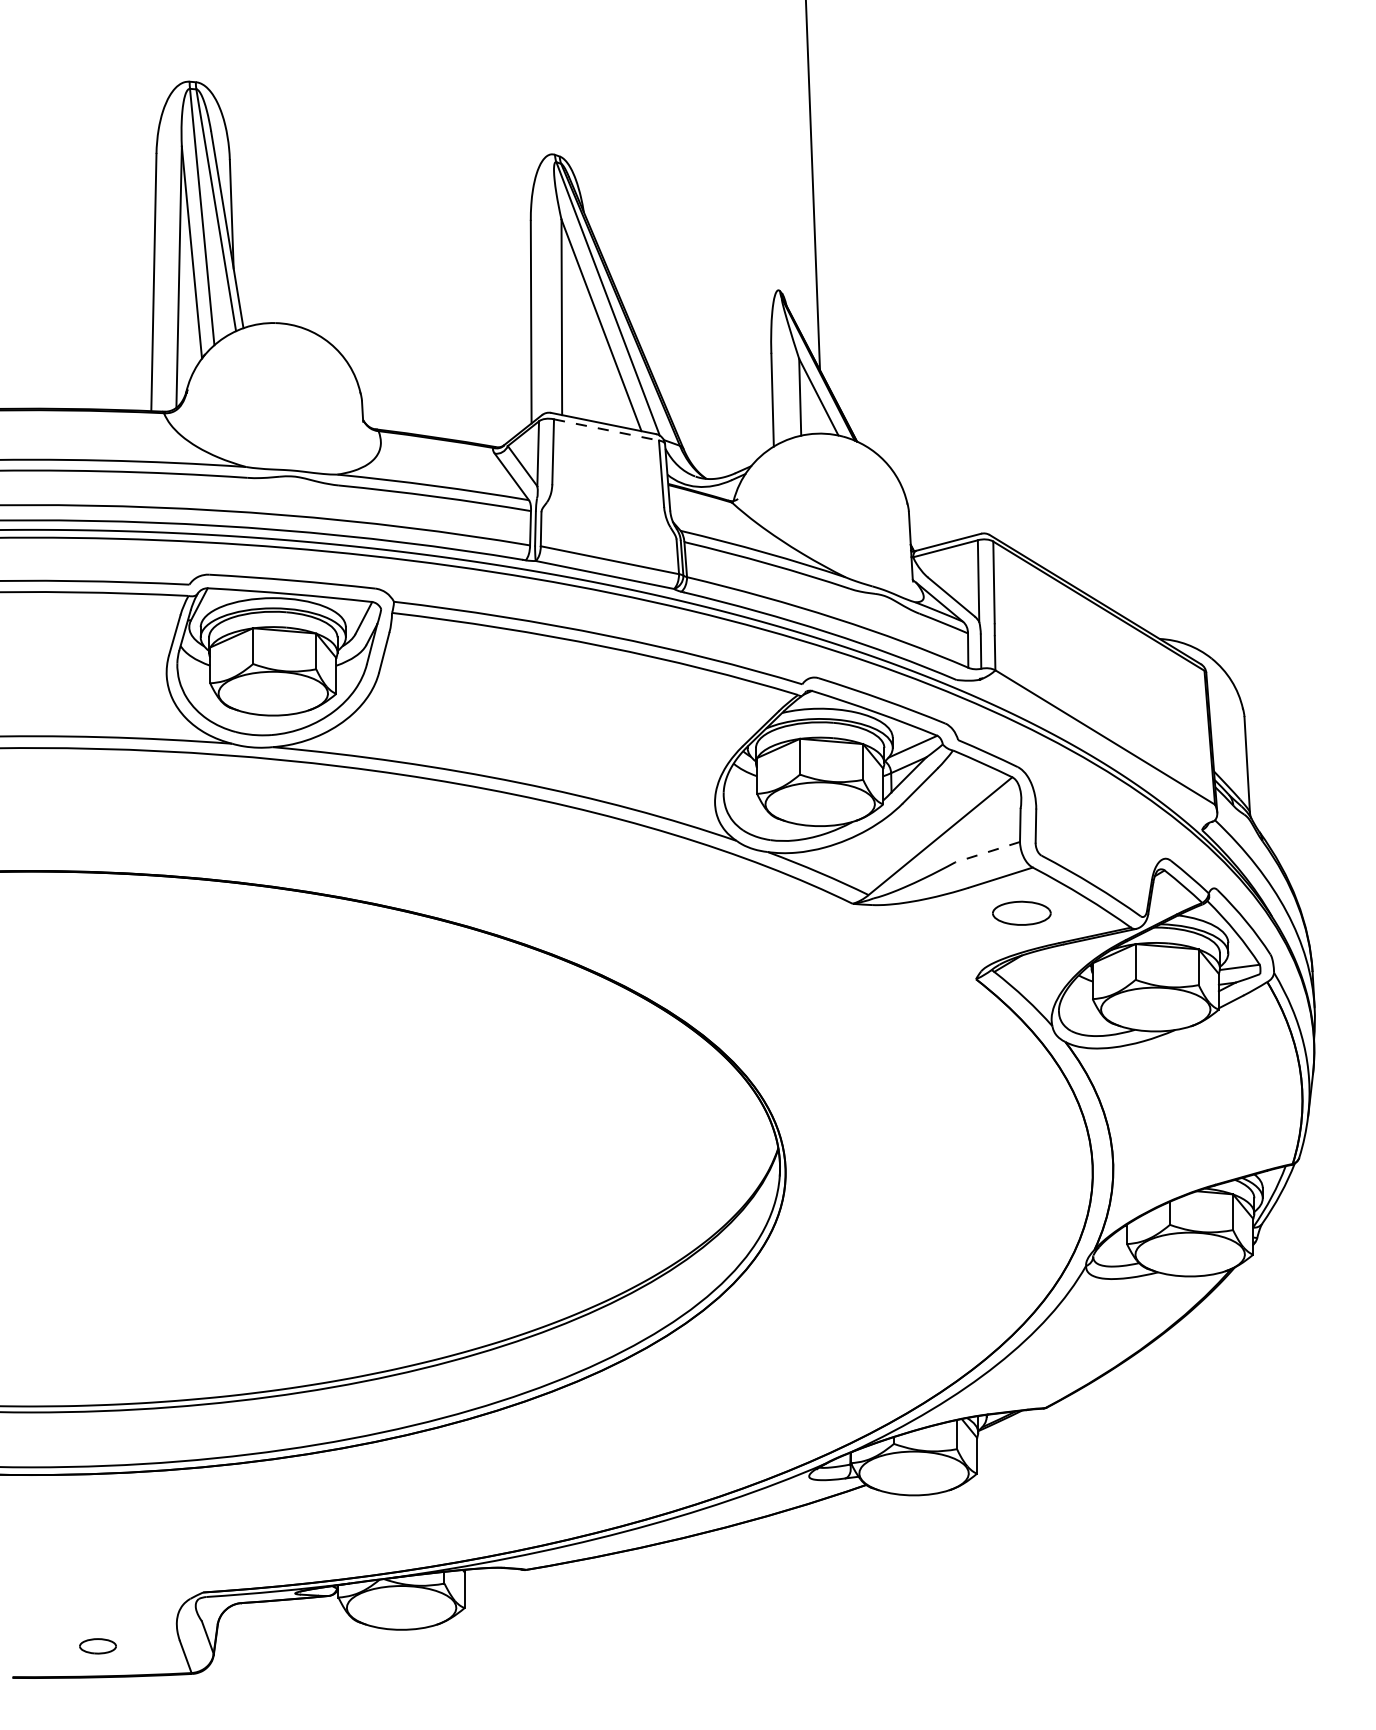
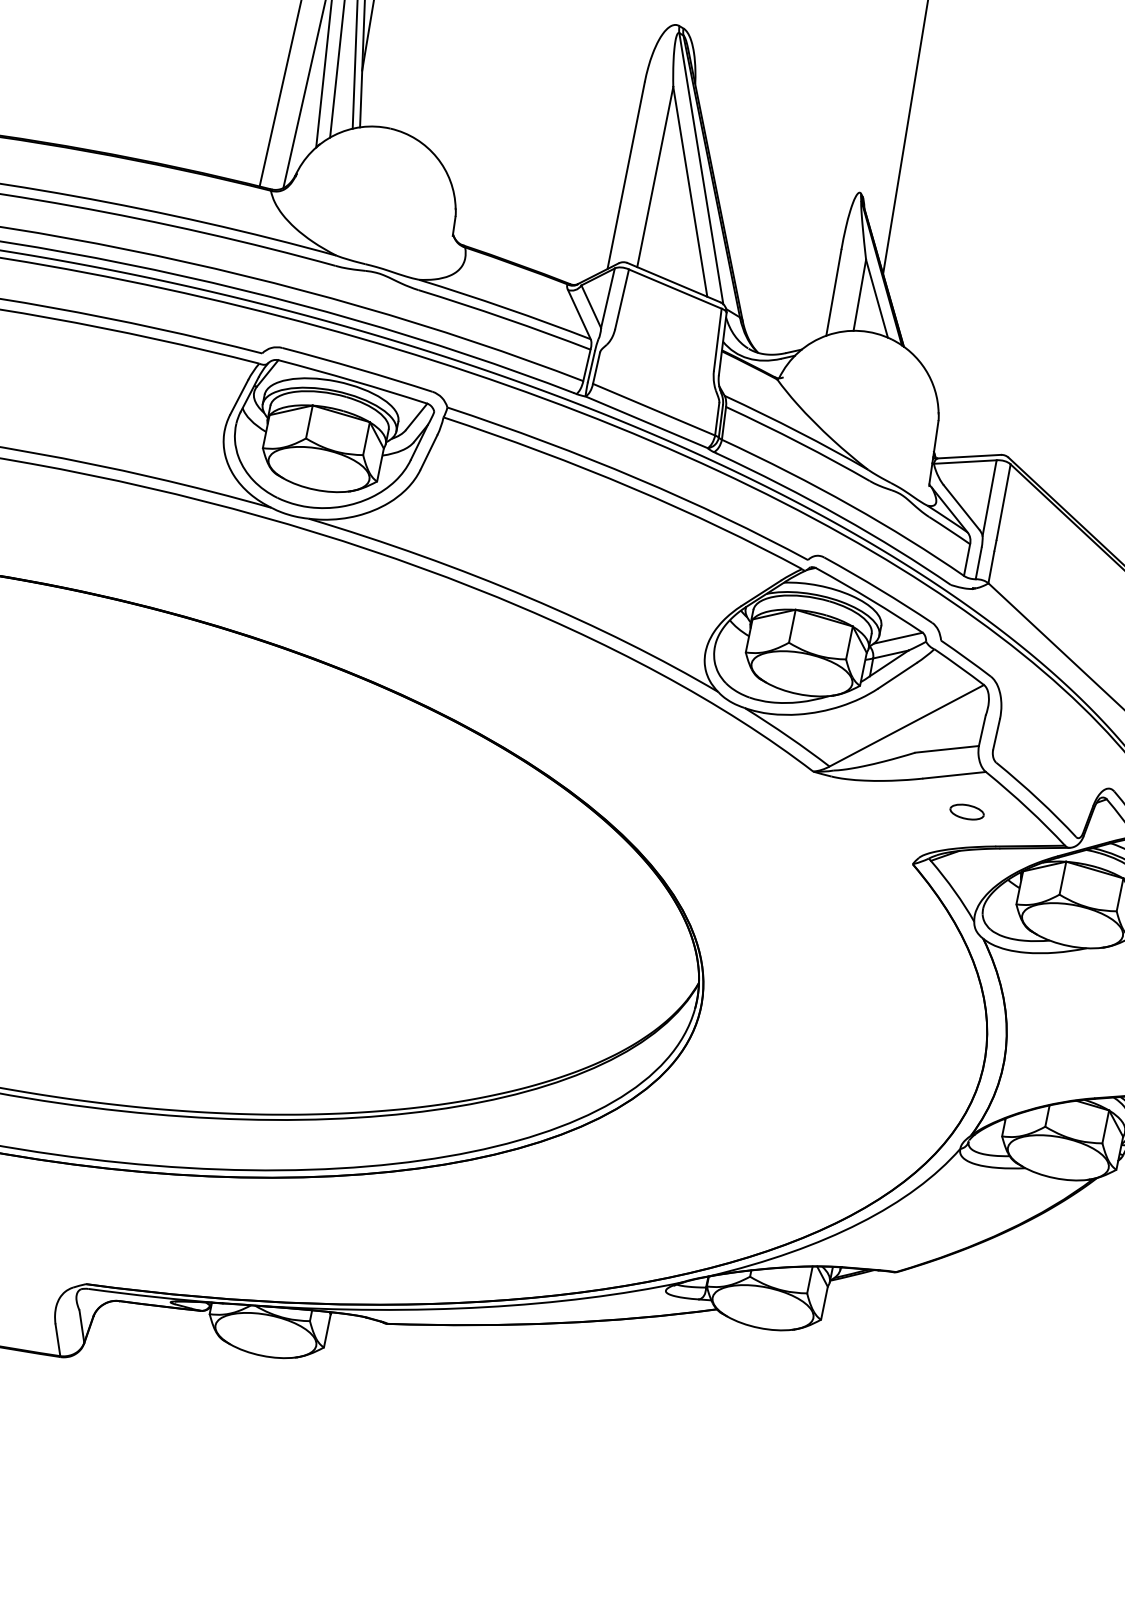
line: (606, 429) -> (675, 288), dashed -> solid
line: (987, 852) -> (947, 749), dashed -> solid
part: (1021, 913) -> (966, 812), size x0.62

